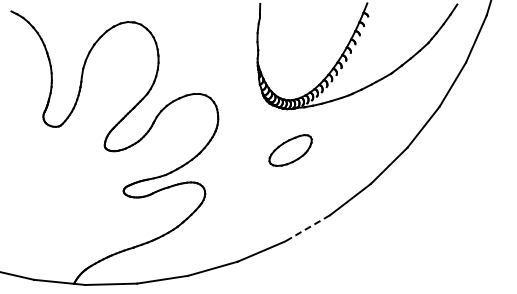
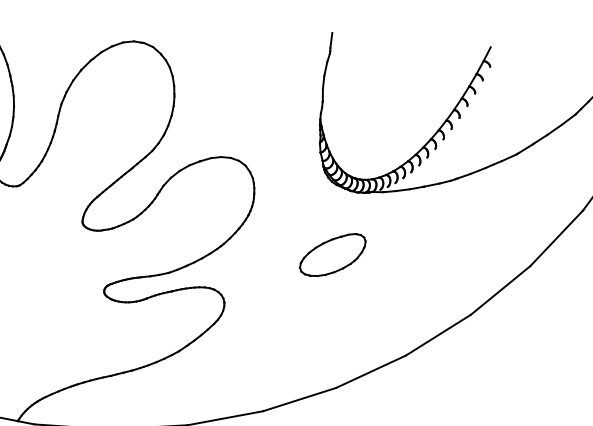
part: (290, 150) -> (332, 254), moved
line: (307, 228) -> (370, 371), dashed -> solid

